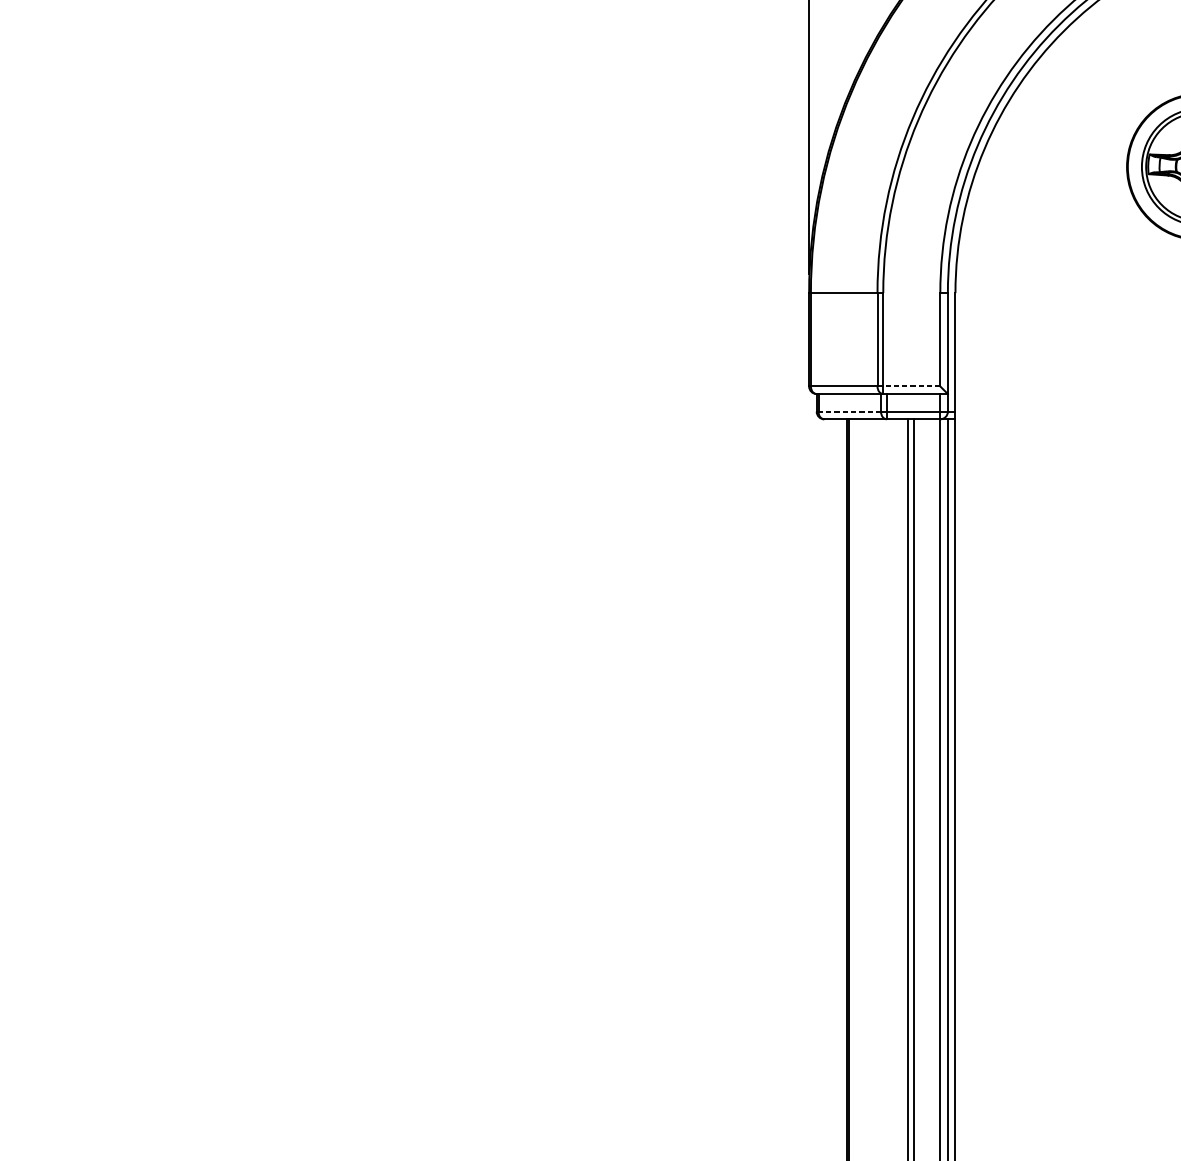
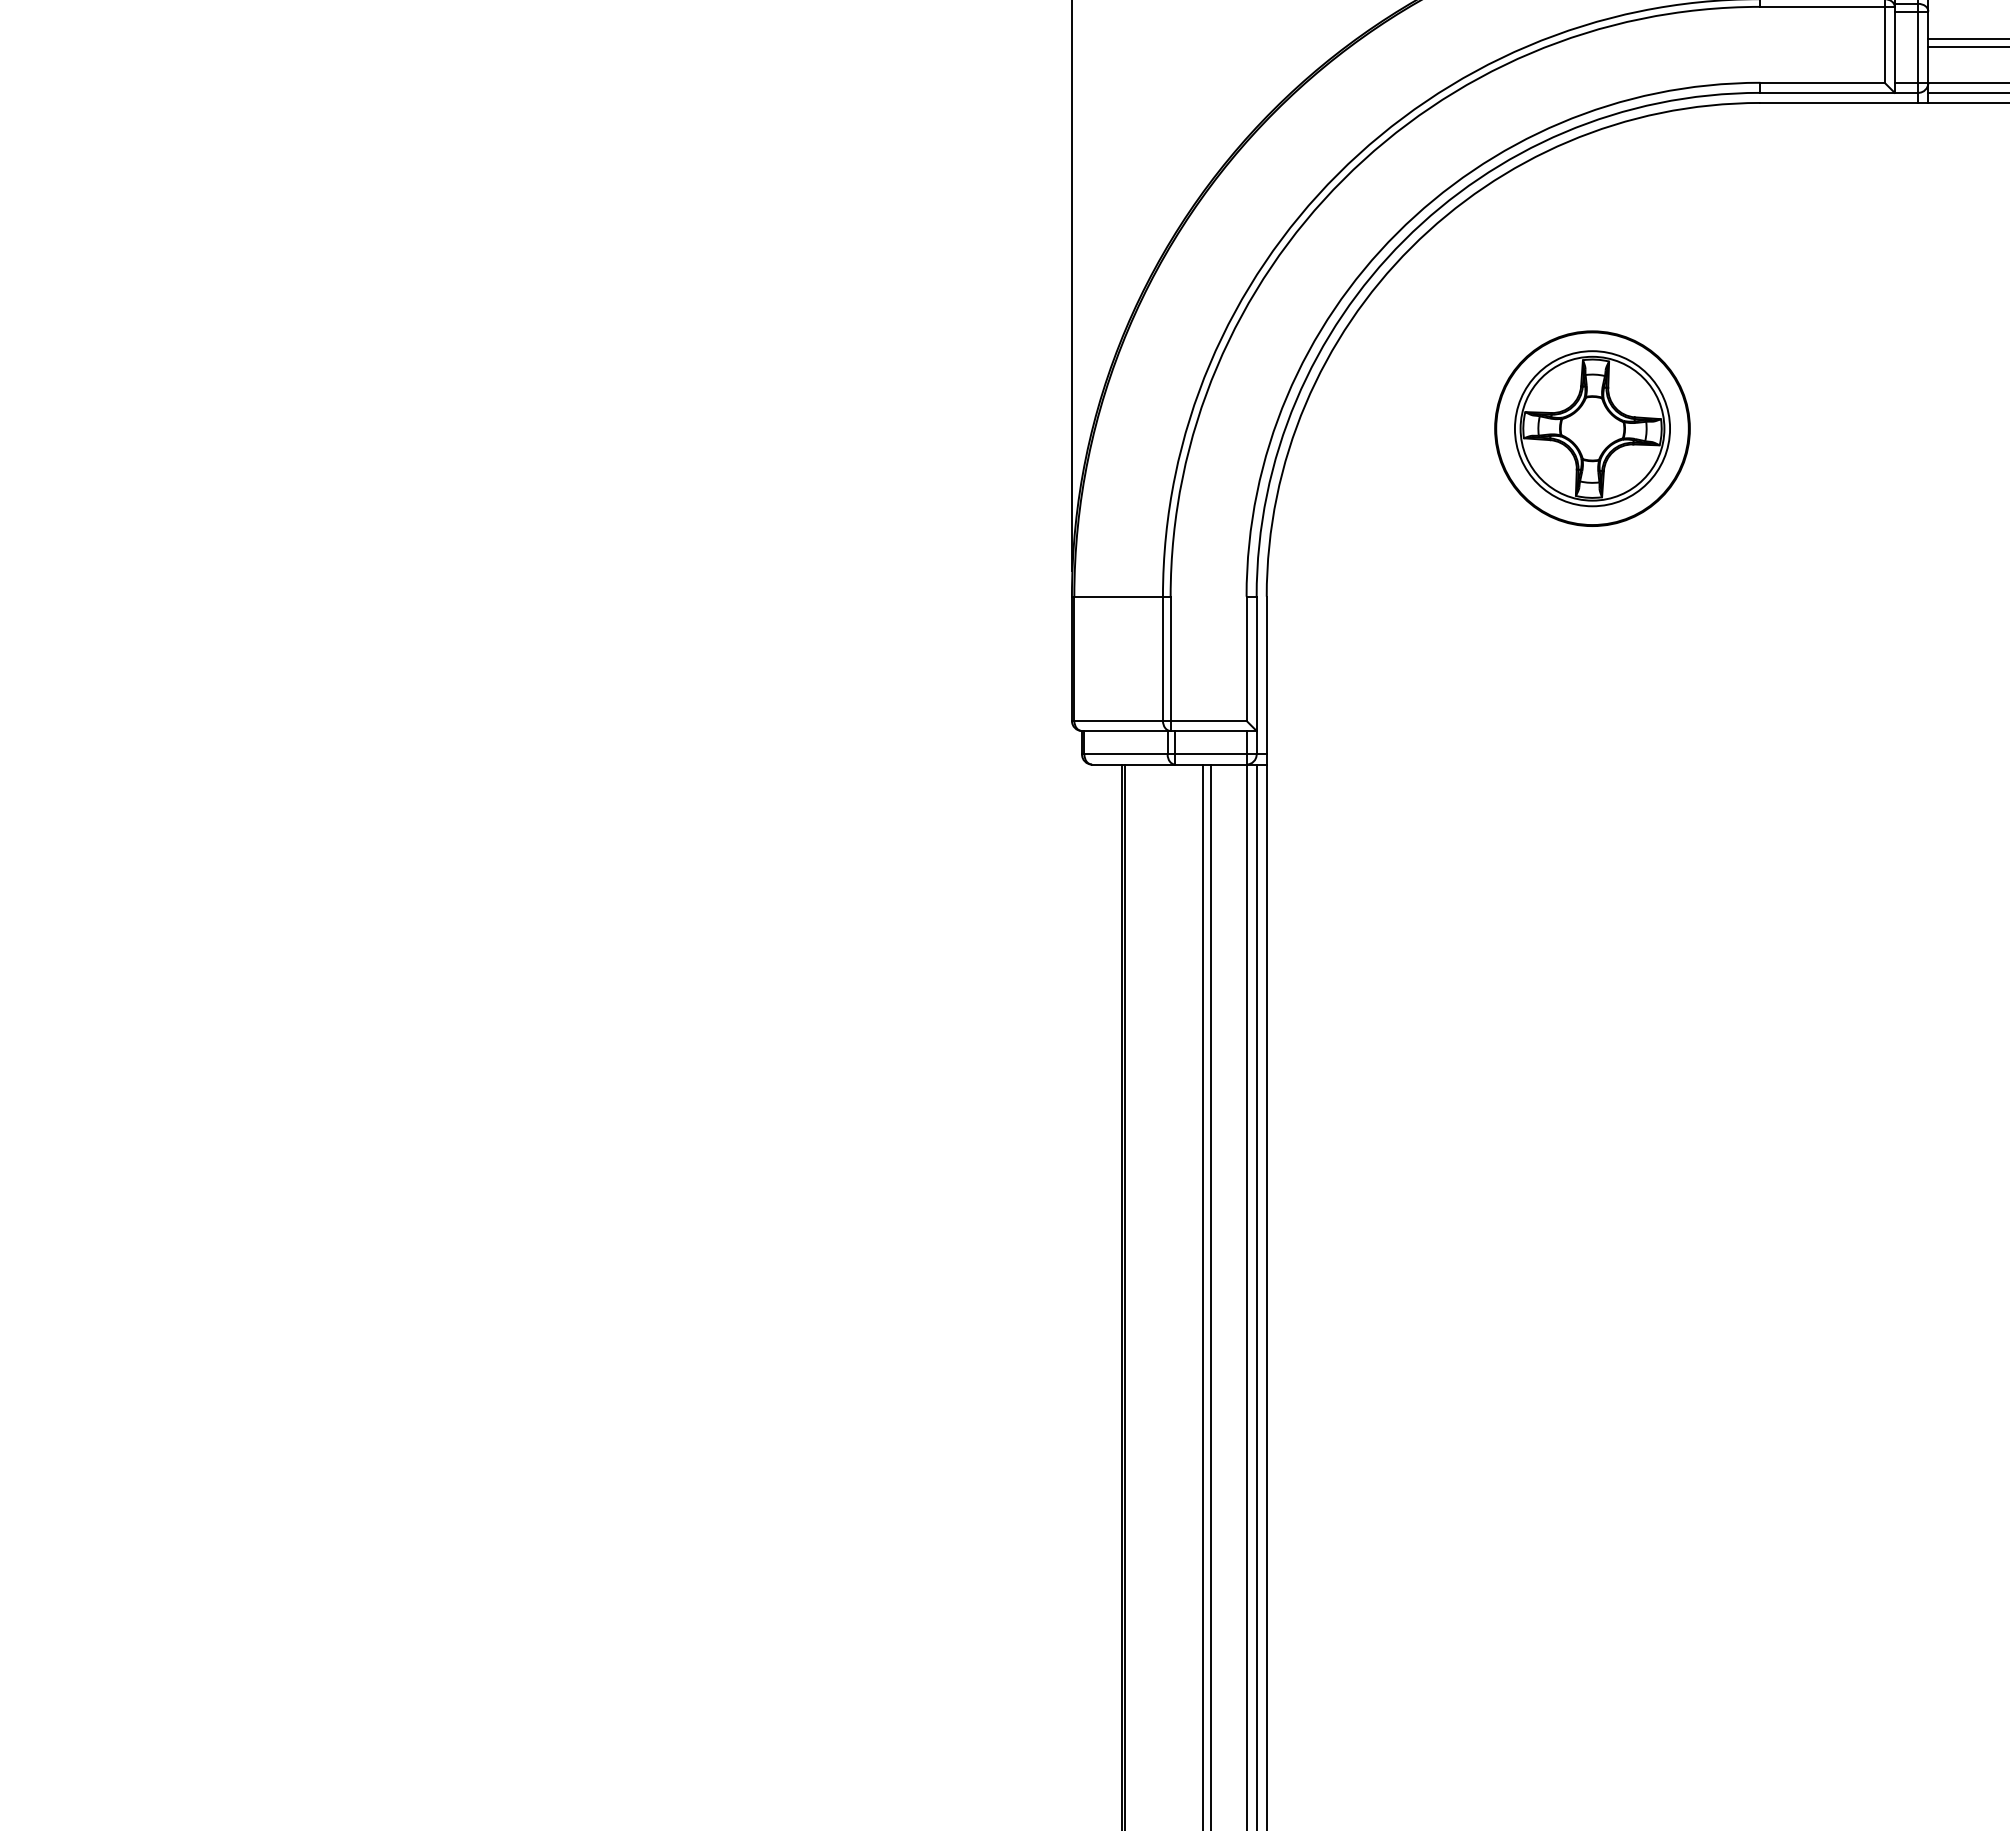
line: (911, 386) -> (1208, 720), dashed -> solid
line: (850, 411) -> (1126, 754), dashed -> solid

